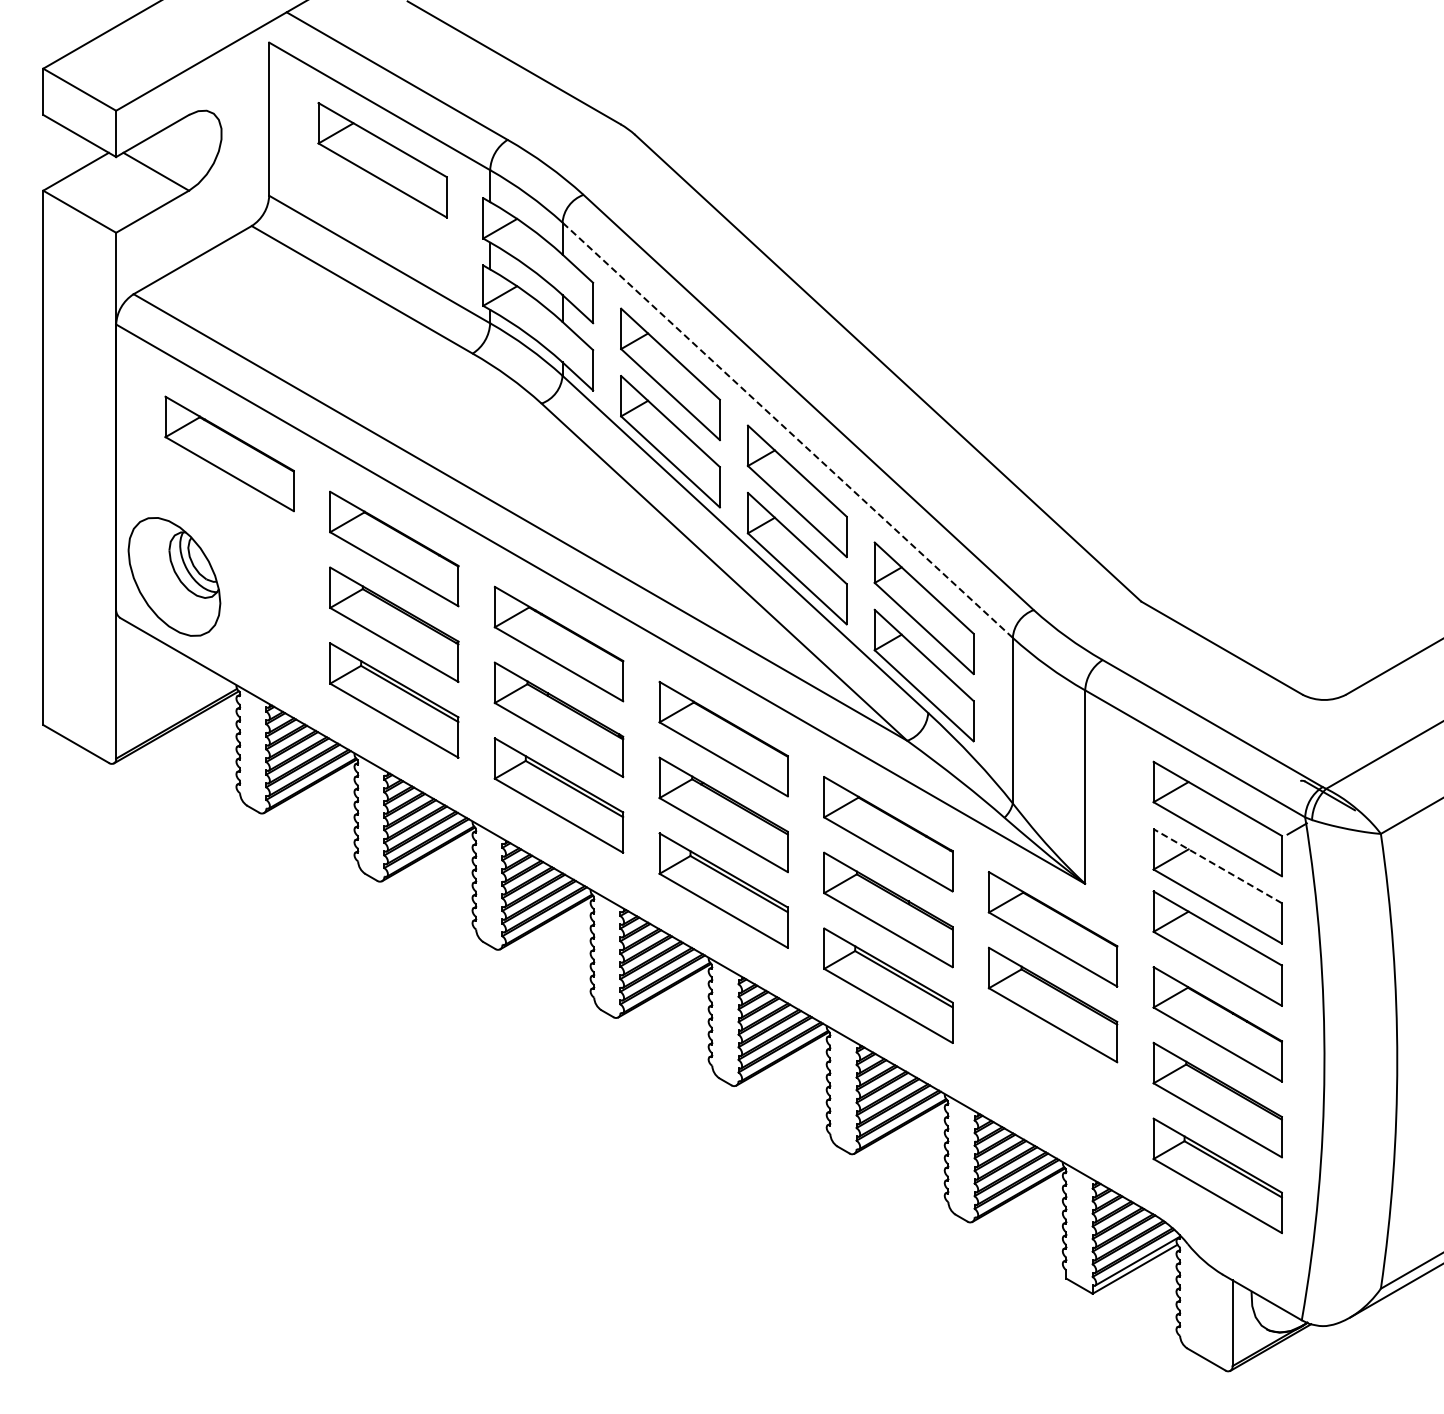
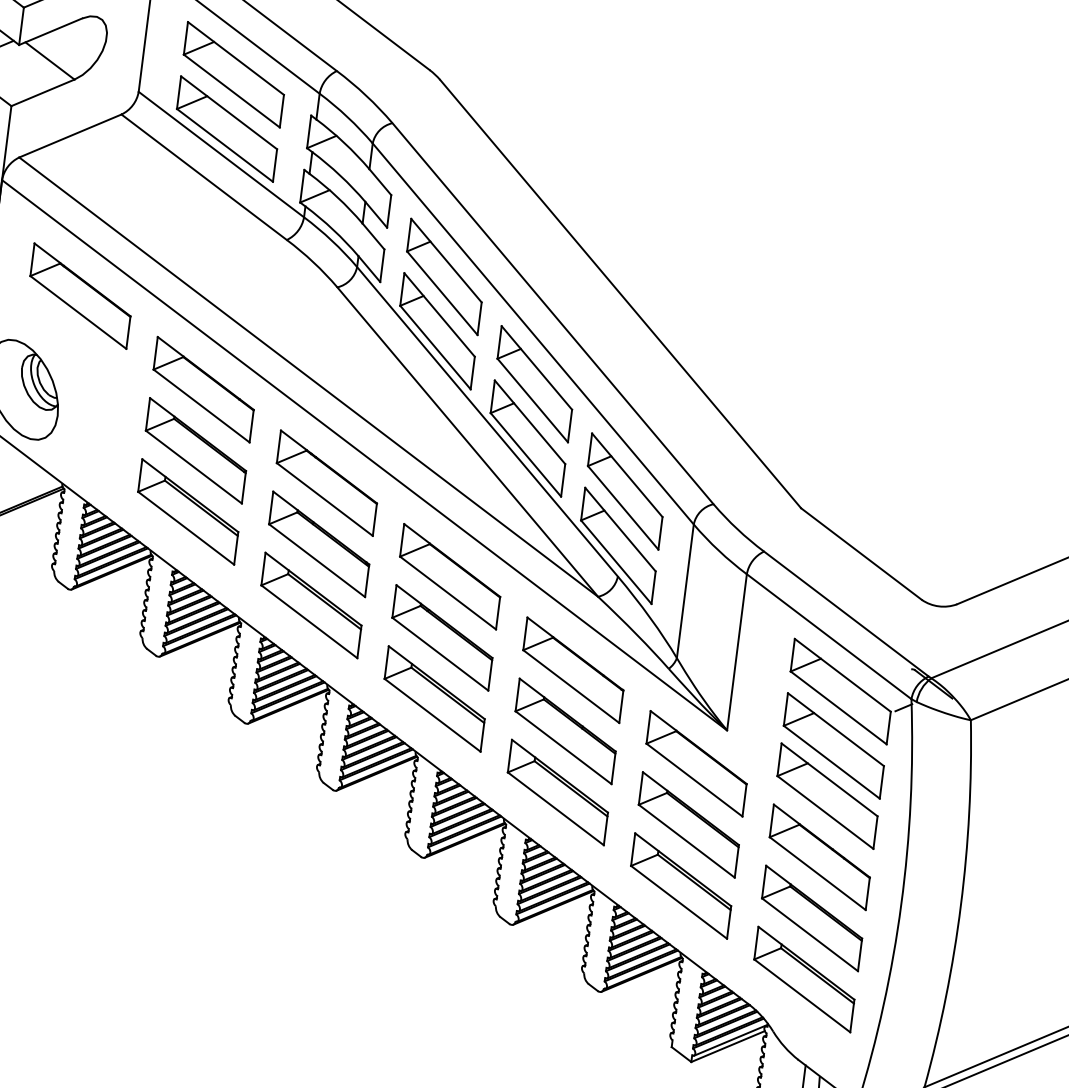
part: (382, 227) -> (226, 129), added
line: (787, 429) -> (533, 333), dashed -> solid
line: (1217, 865) -> (835, 729), dashed -> solid
part: (1052, 1080) -> (680, 885), added

